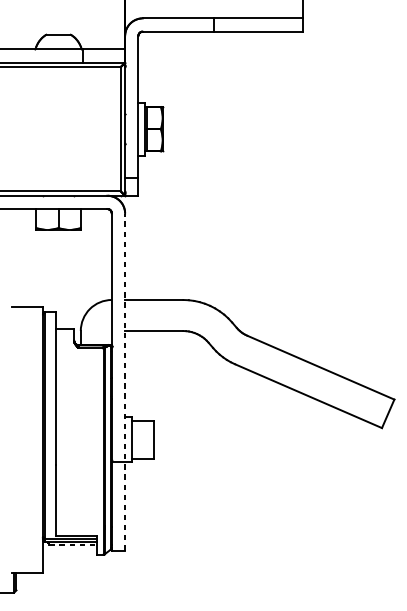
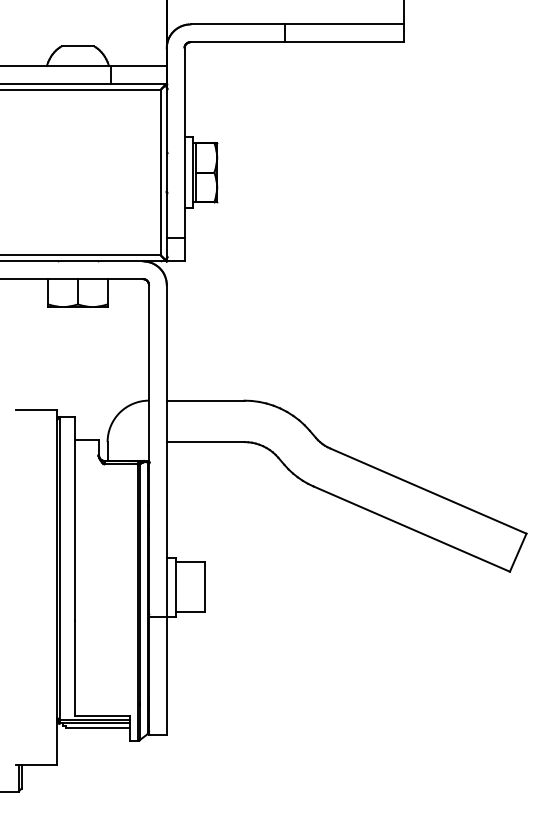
line: (124, 381) -> (166, 509), dashed -> solid
line: (73, 544) -> (97, 727), dashed -> solid

